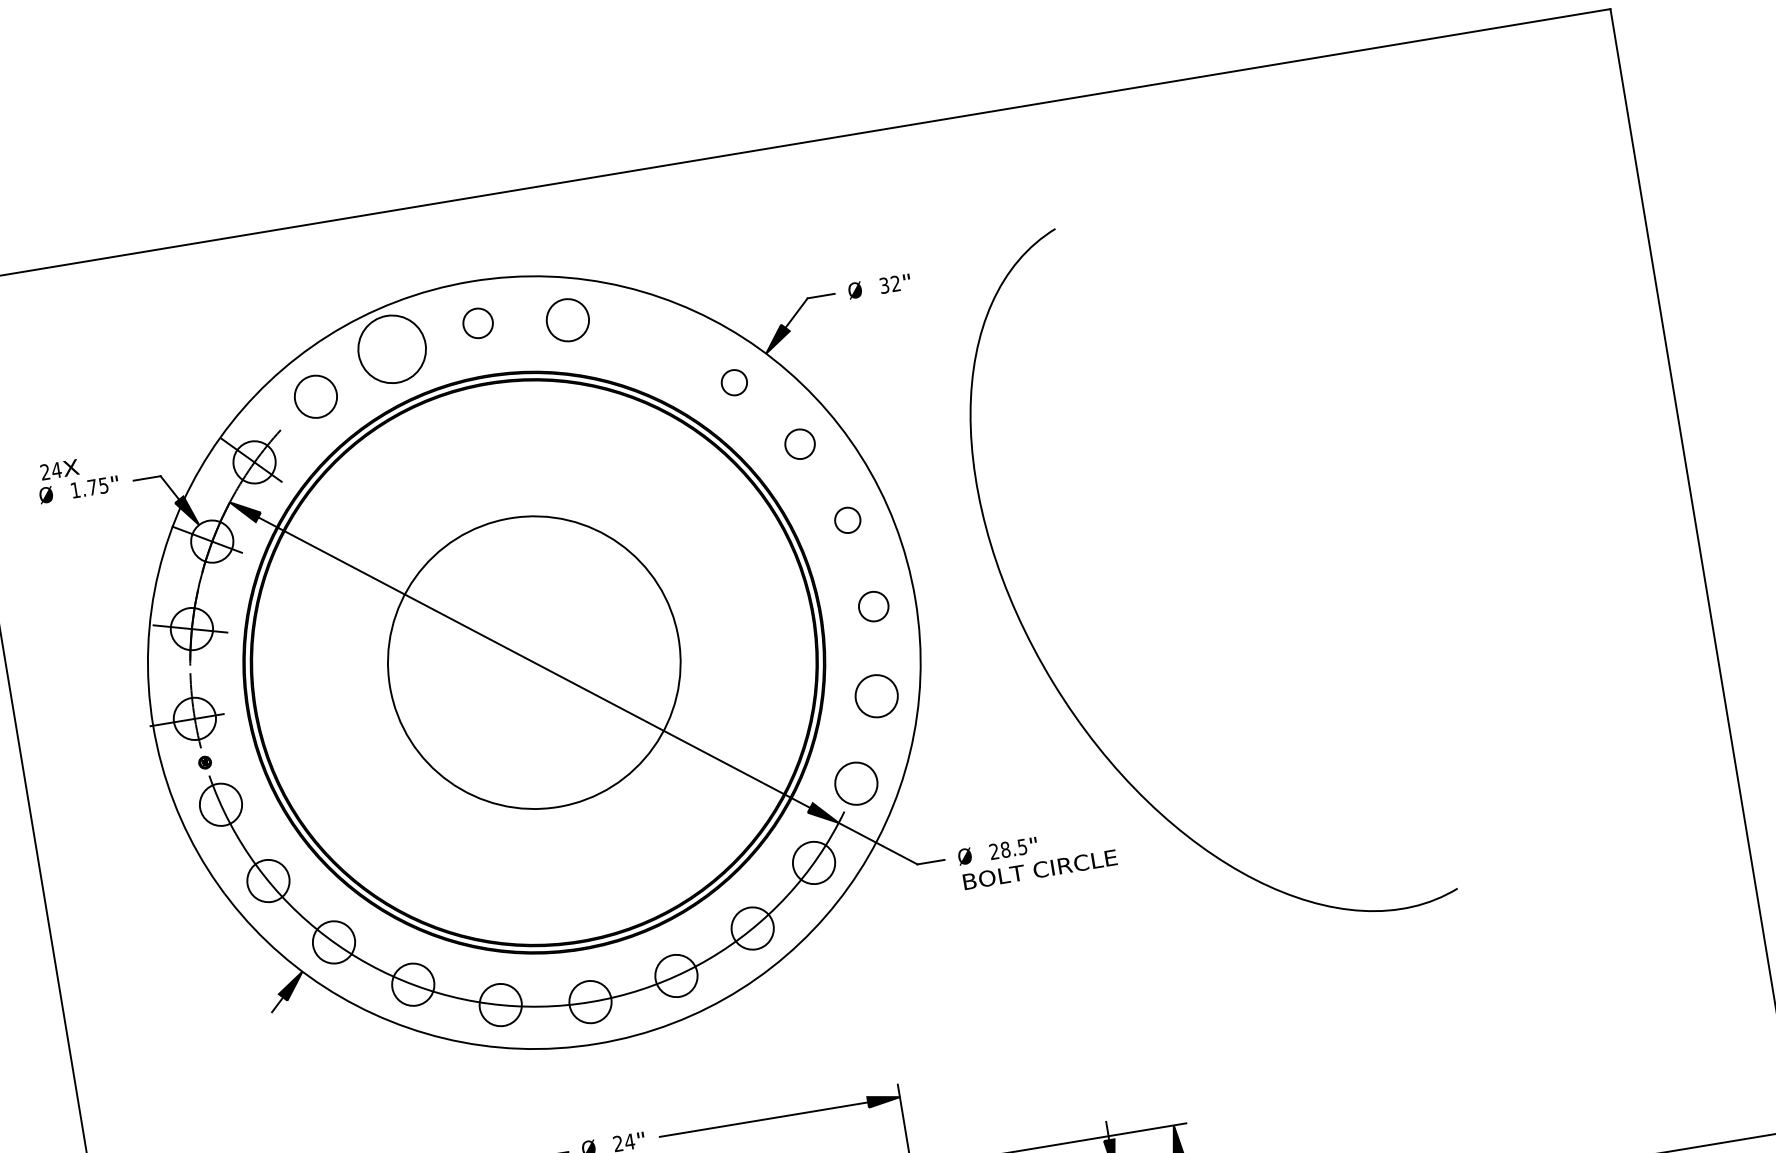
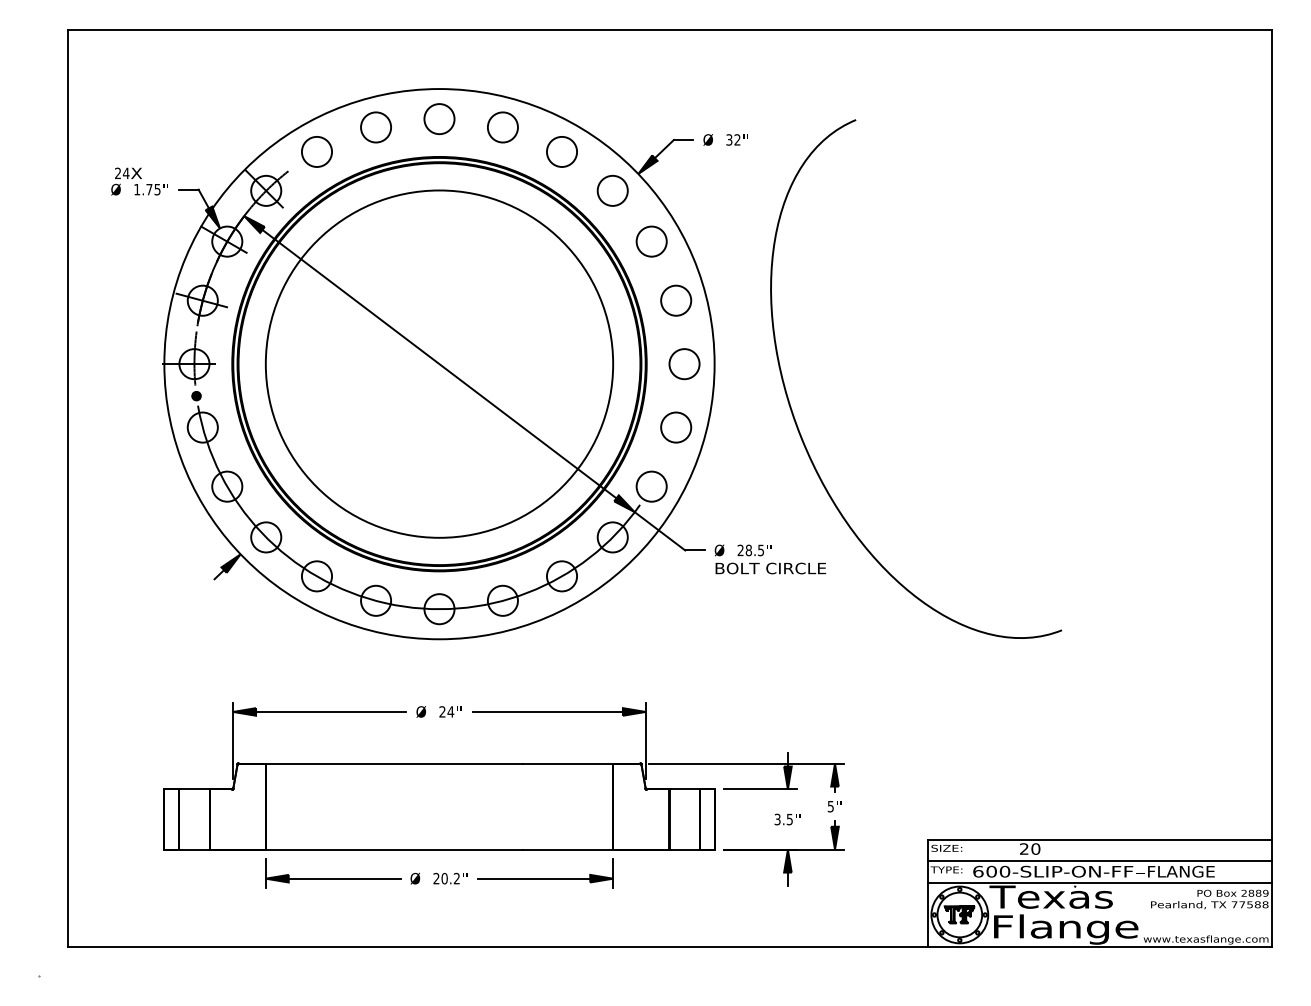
circle: (478, 323) -> (439, 119), size x1.43
circle: (654, 340) -> (561, 151), added
circle: (392, 349) -> (376, 127), size x0.62
circle: (734, 382) -> (612, 190), size x1.67
circle: (799, 444) -> (651, 241), size x1.43
circle: (848, 520) -> (676, 300), size x1.67
circle: (873, 606) -> (684, 364), size x1.43
circle: (534, 661) -> (439, 363), size x1.67

